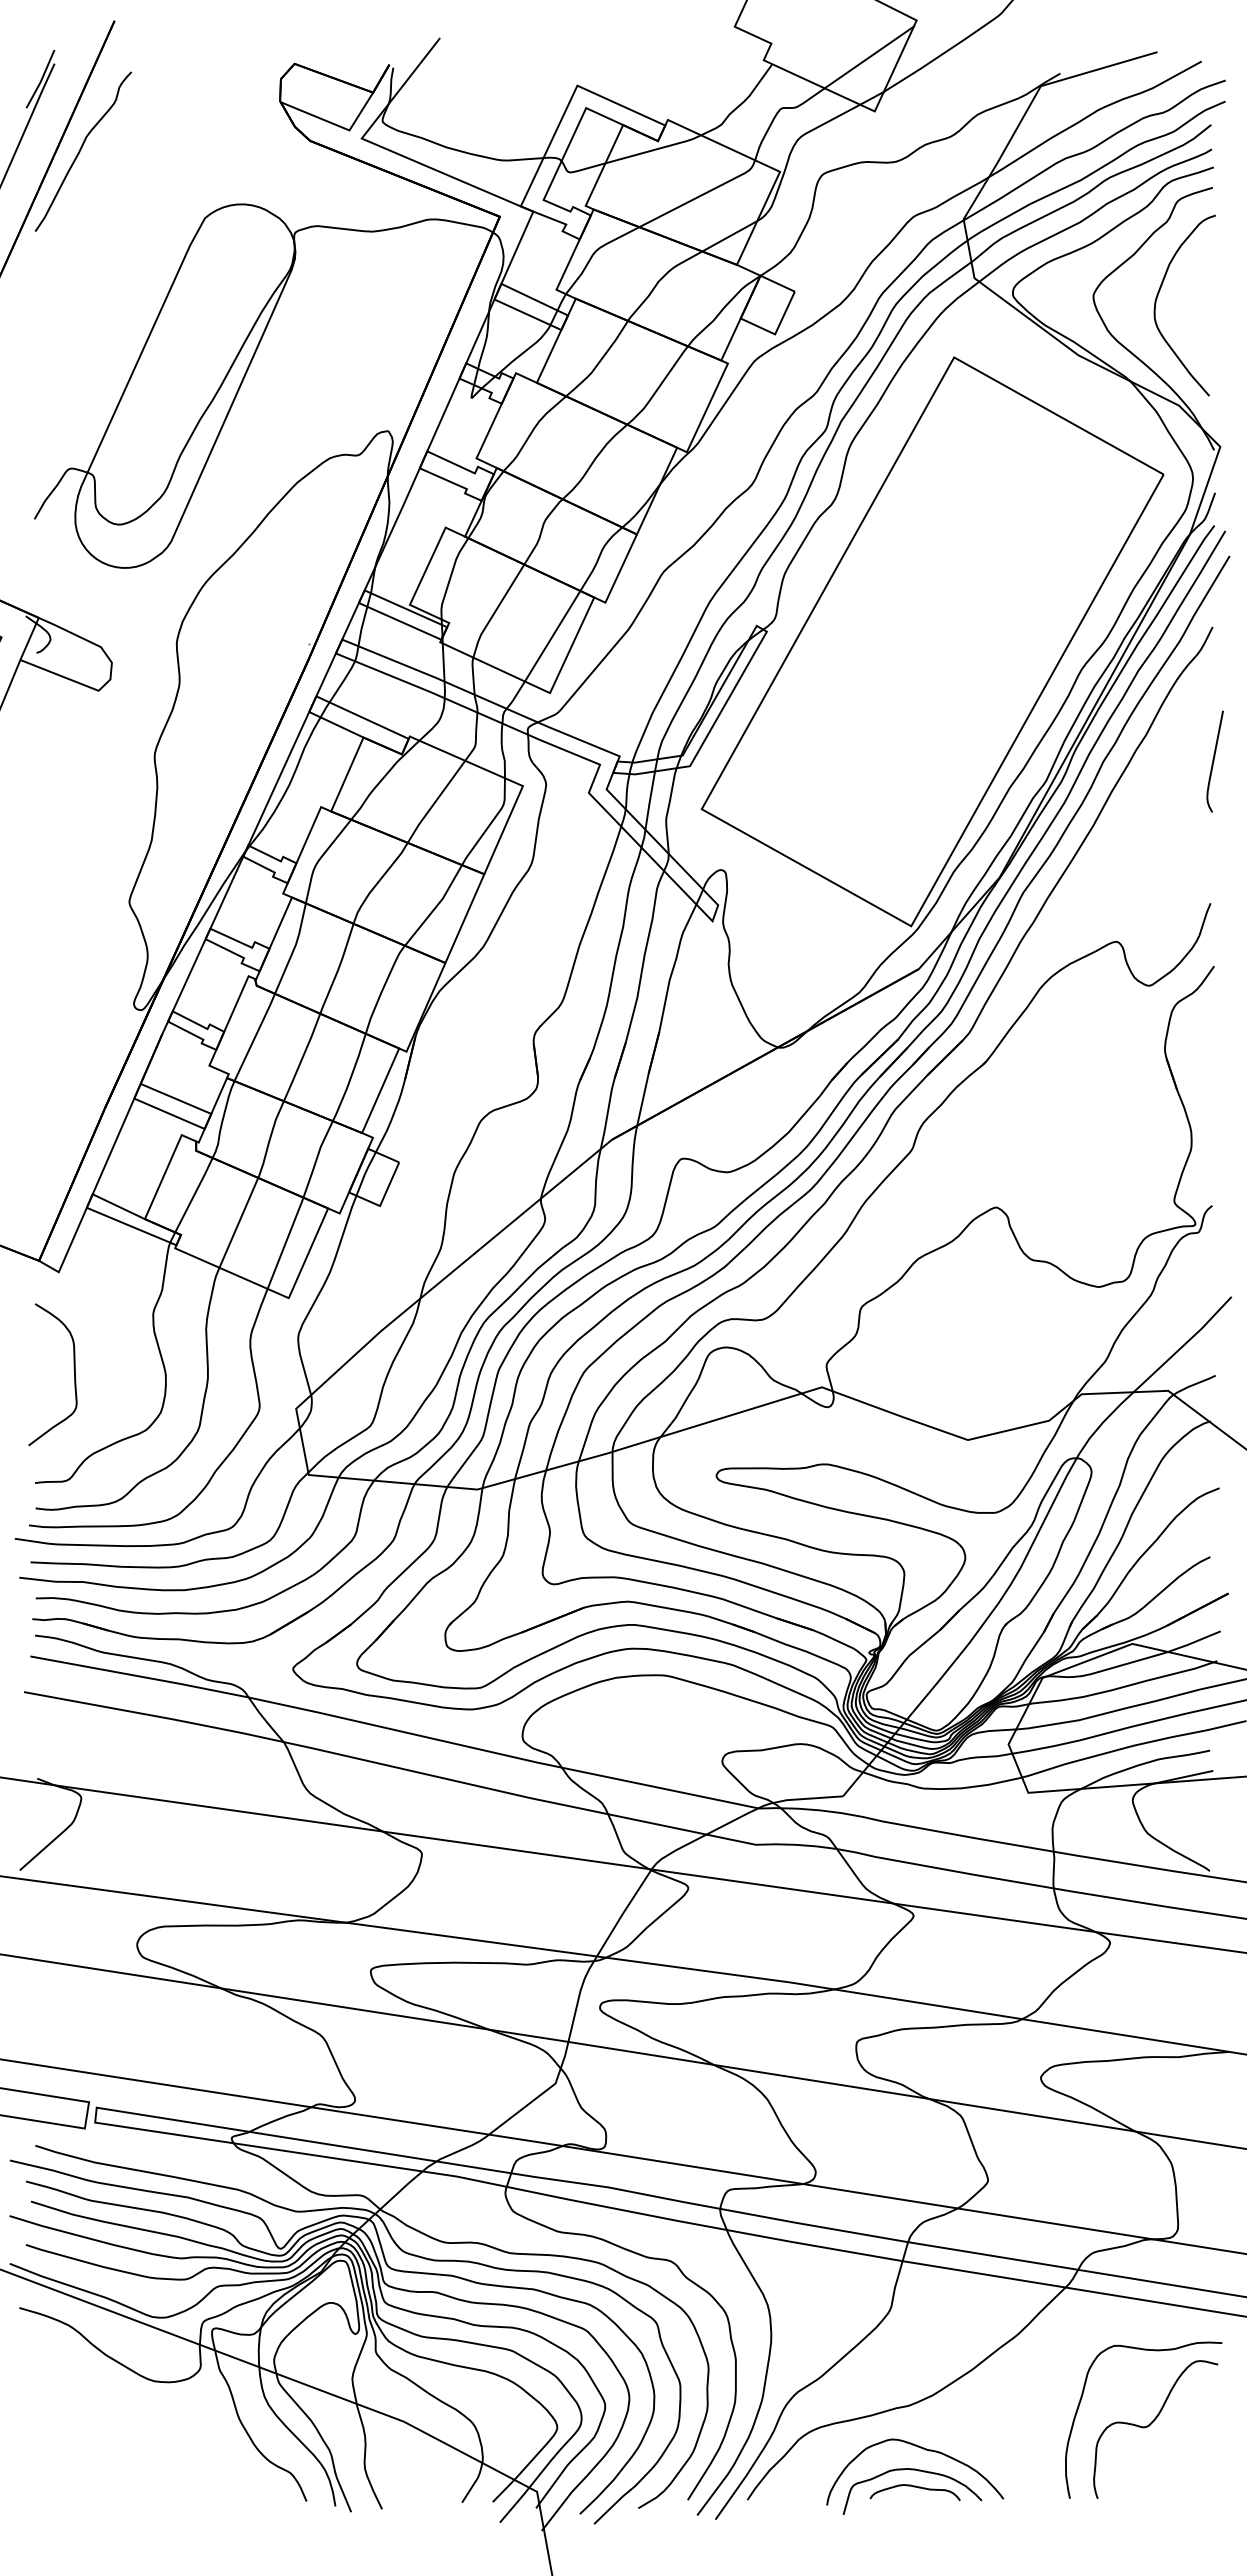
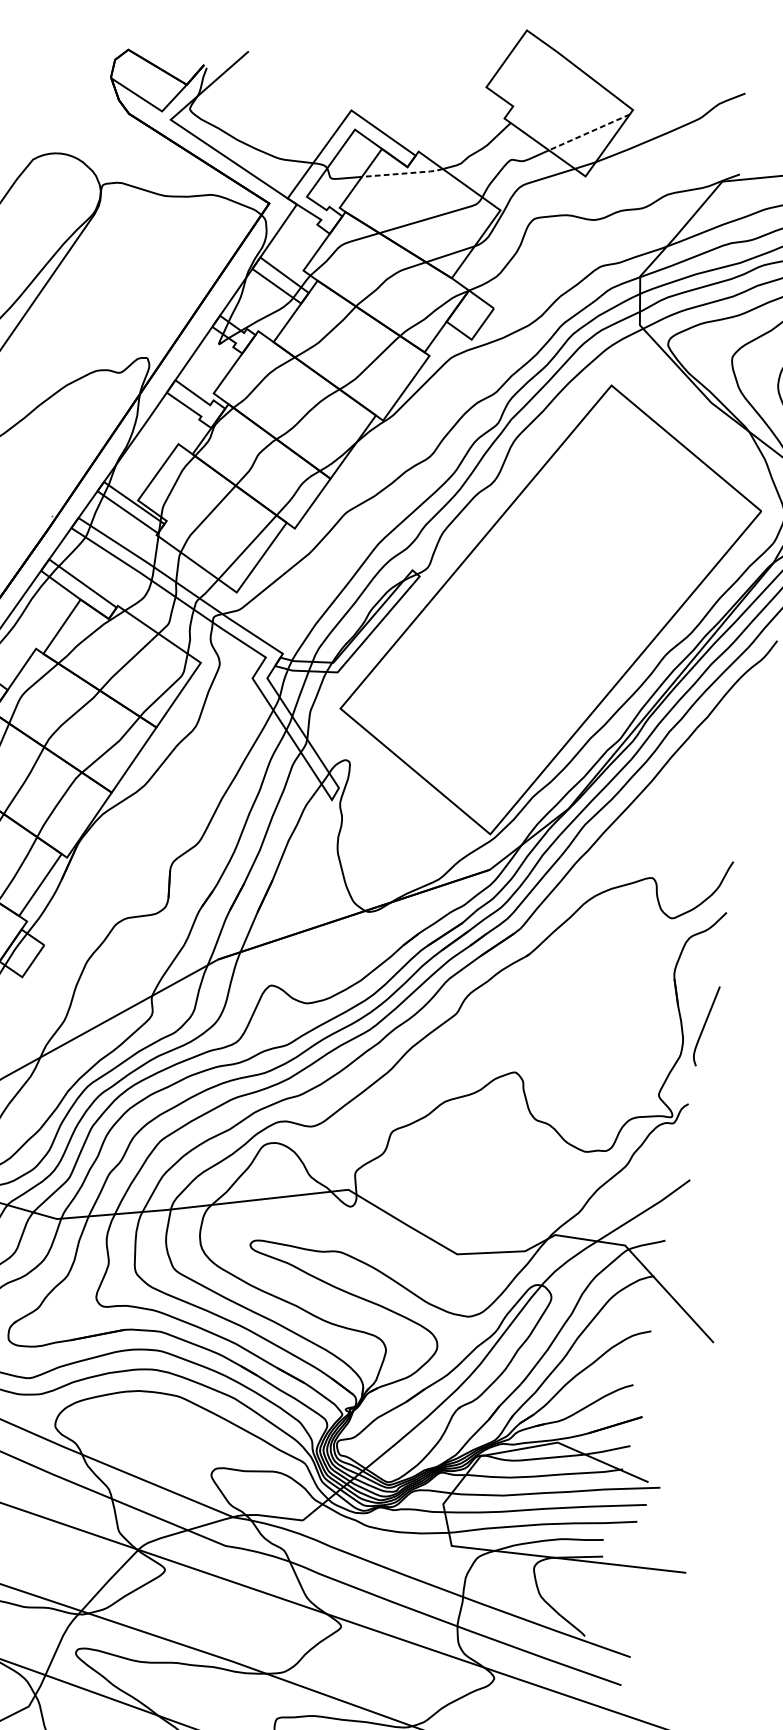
line: (868, 57) -> (588, 132), solid -> dashed
line: (654, 150) -> (403, 174), solid -> dashed
curve: (1214, 761) -> (705, 1025), moved

